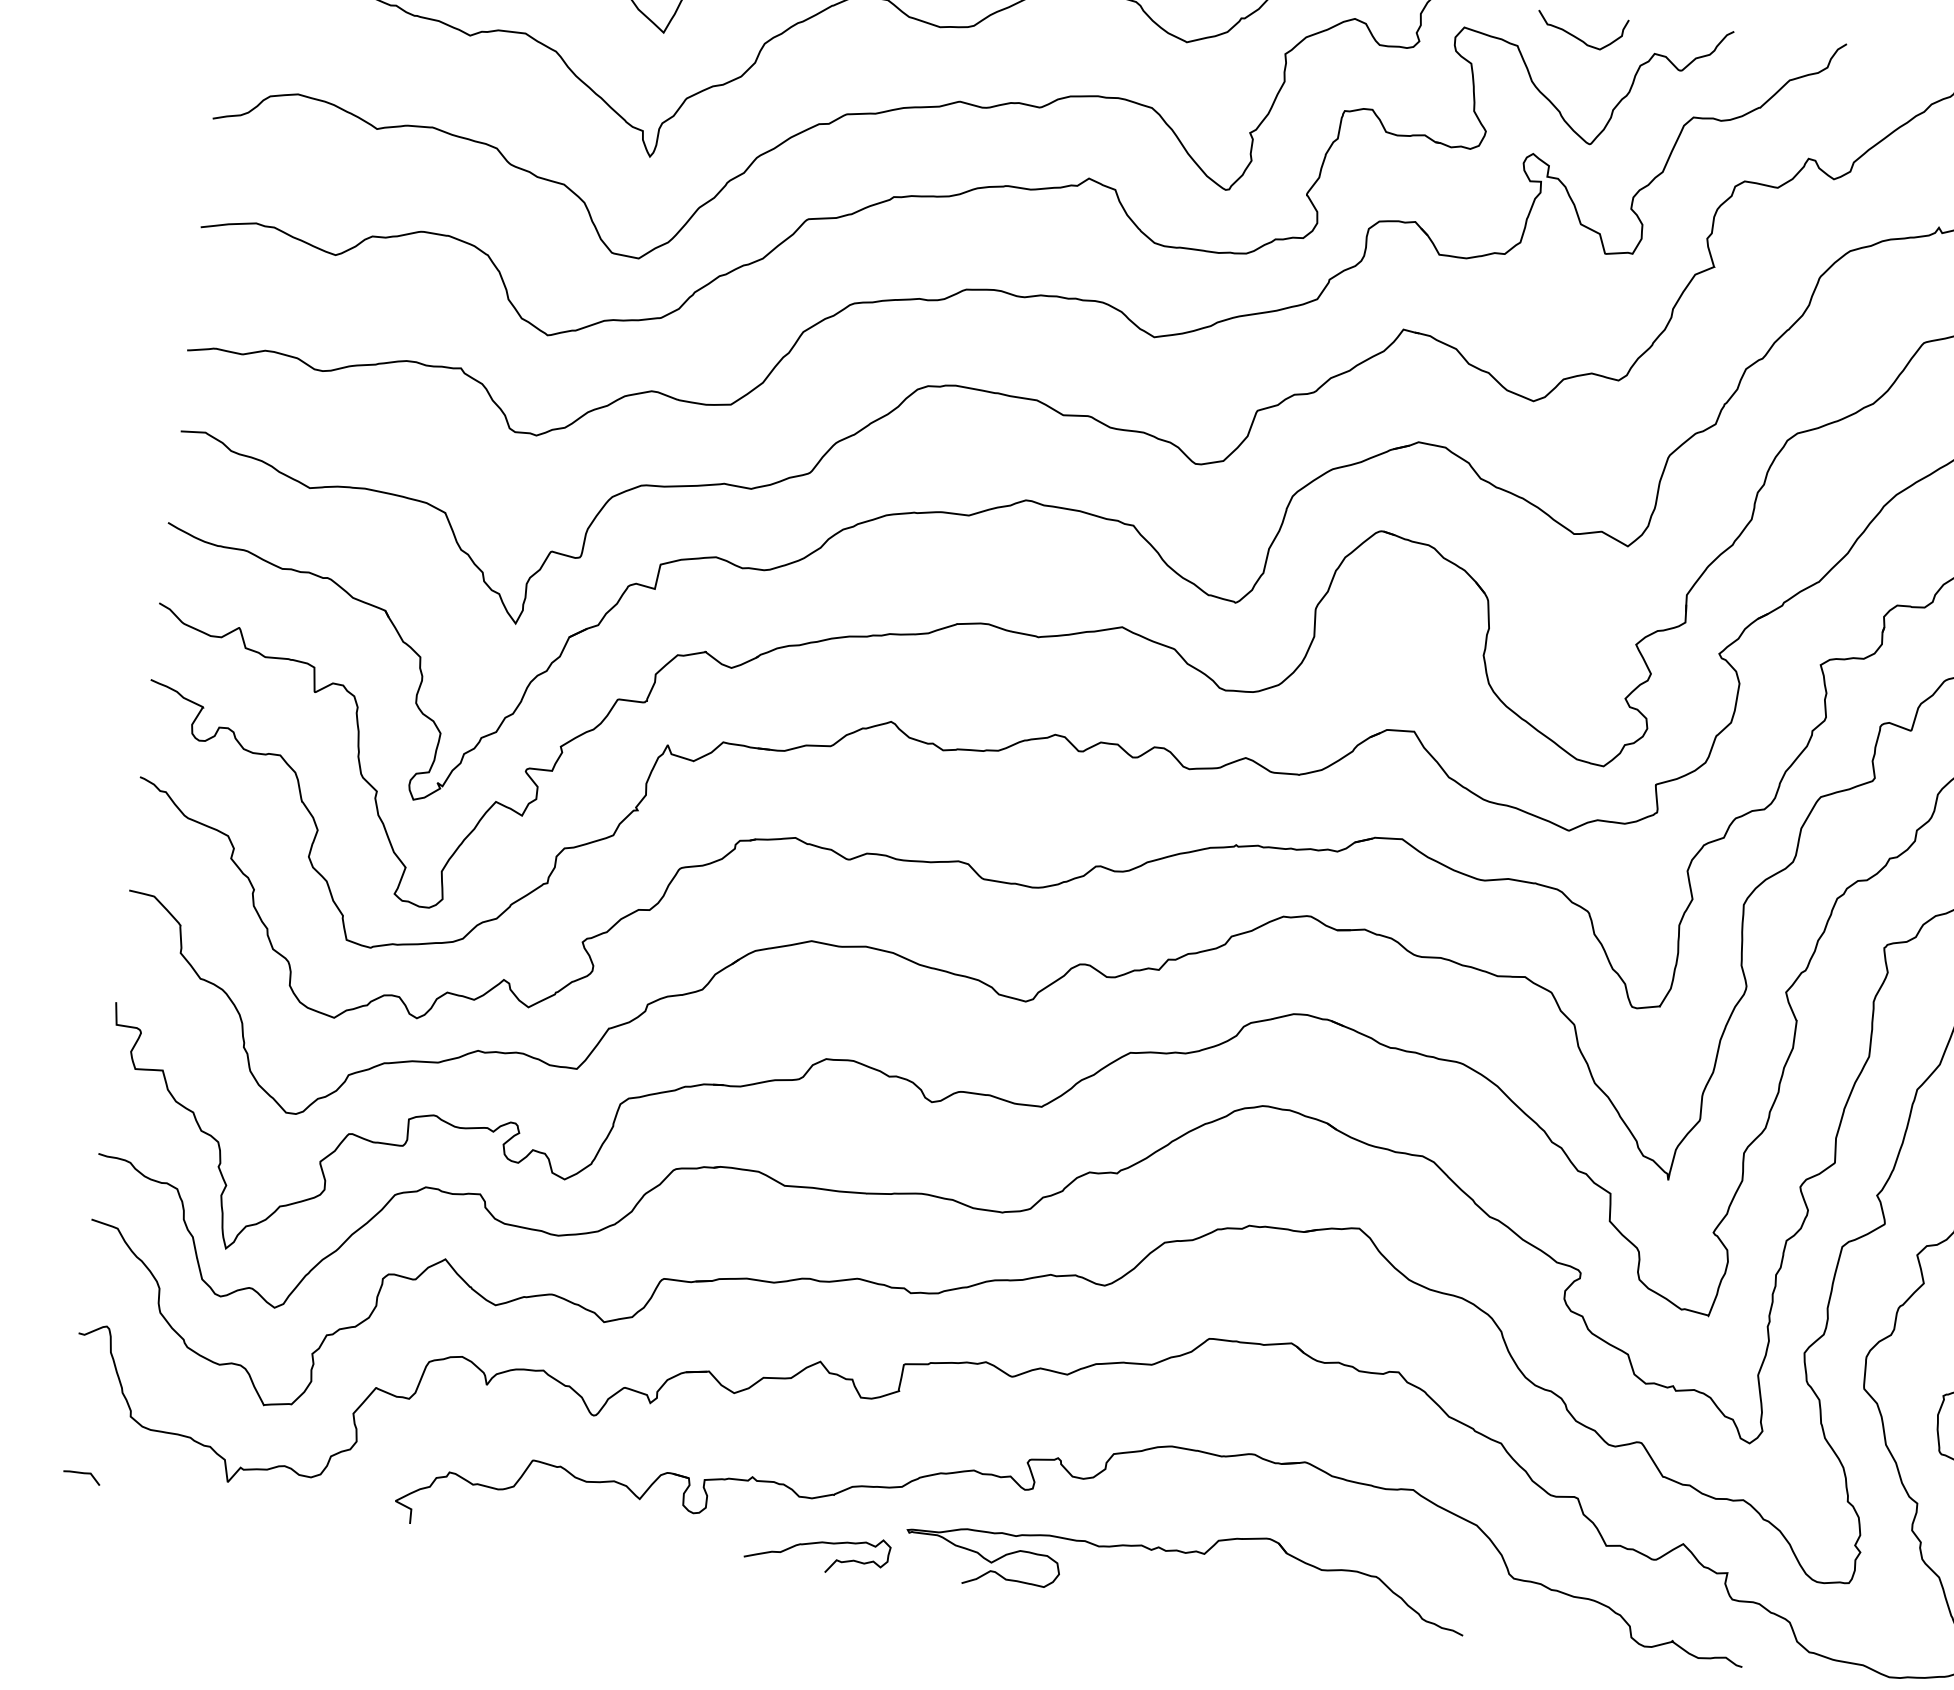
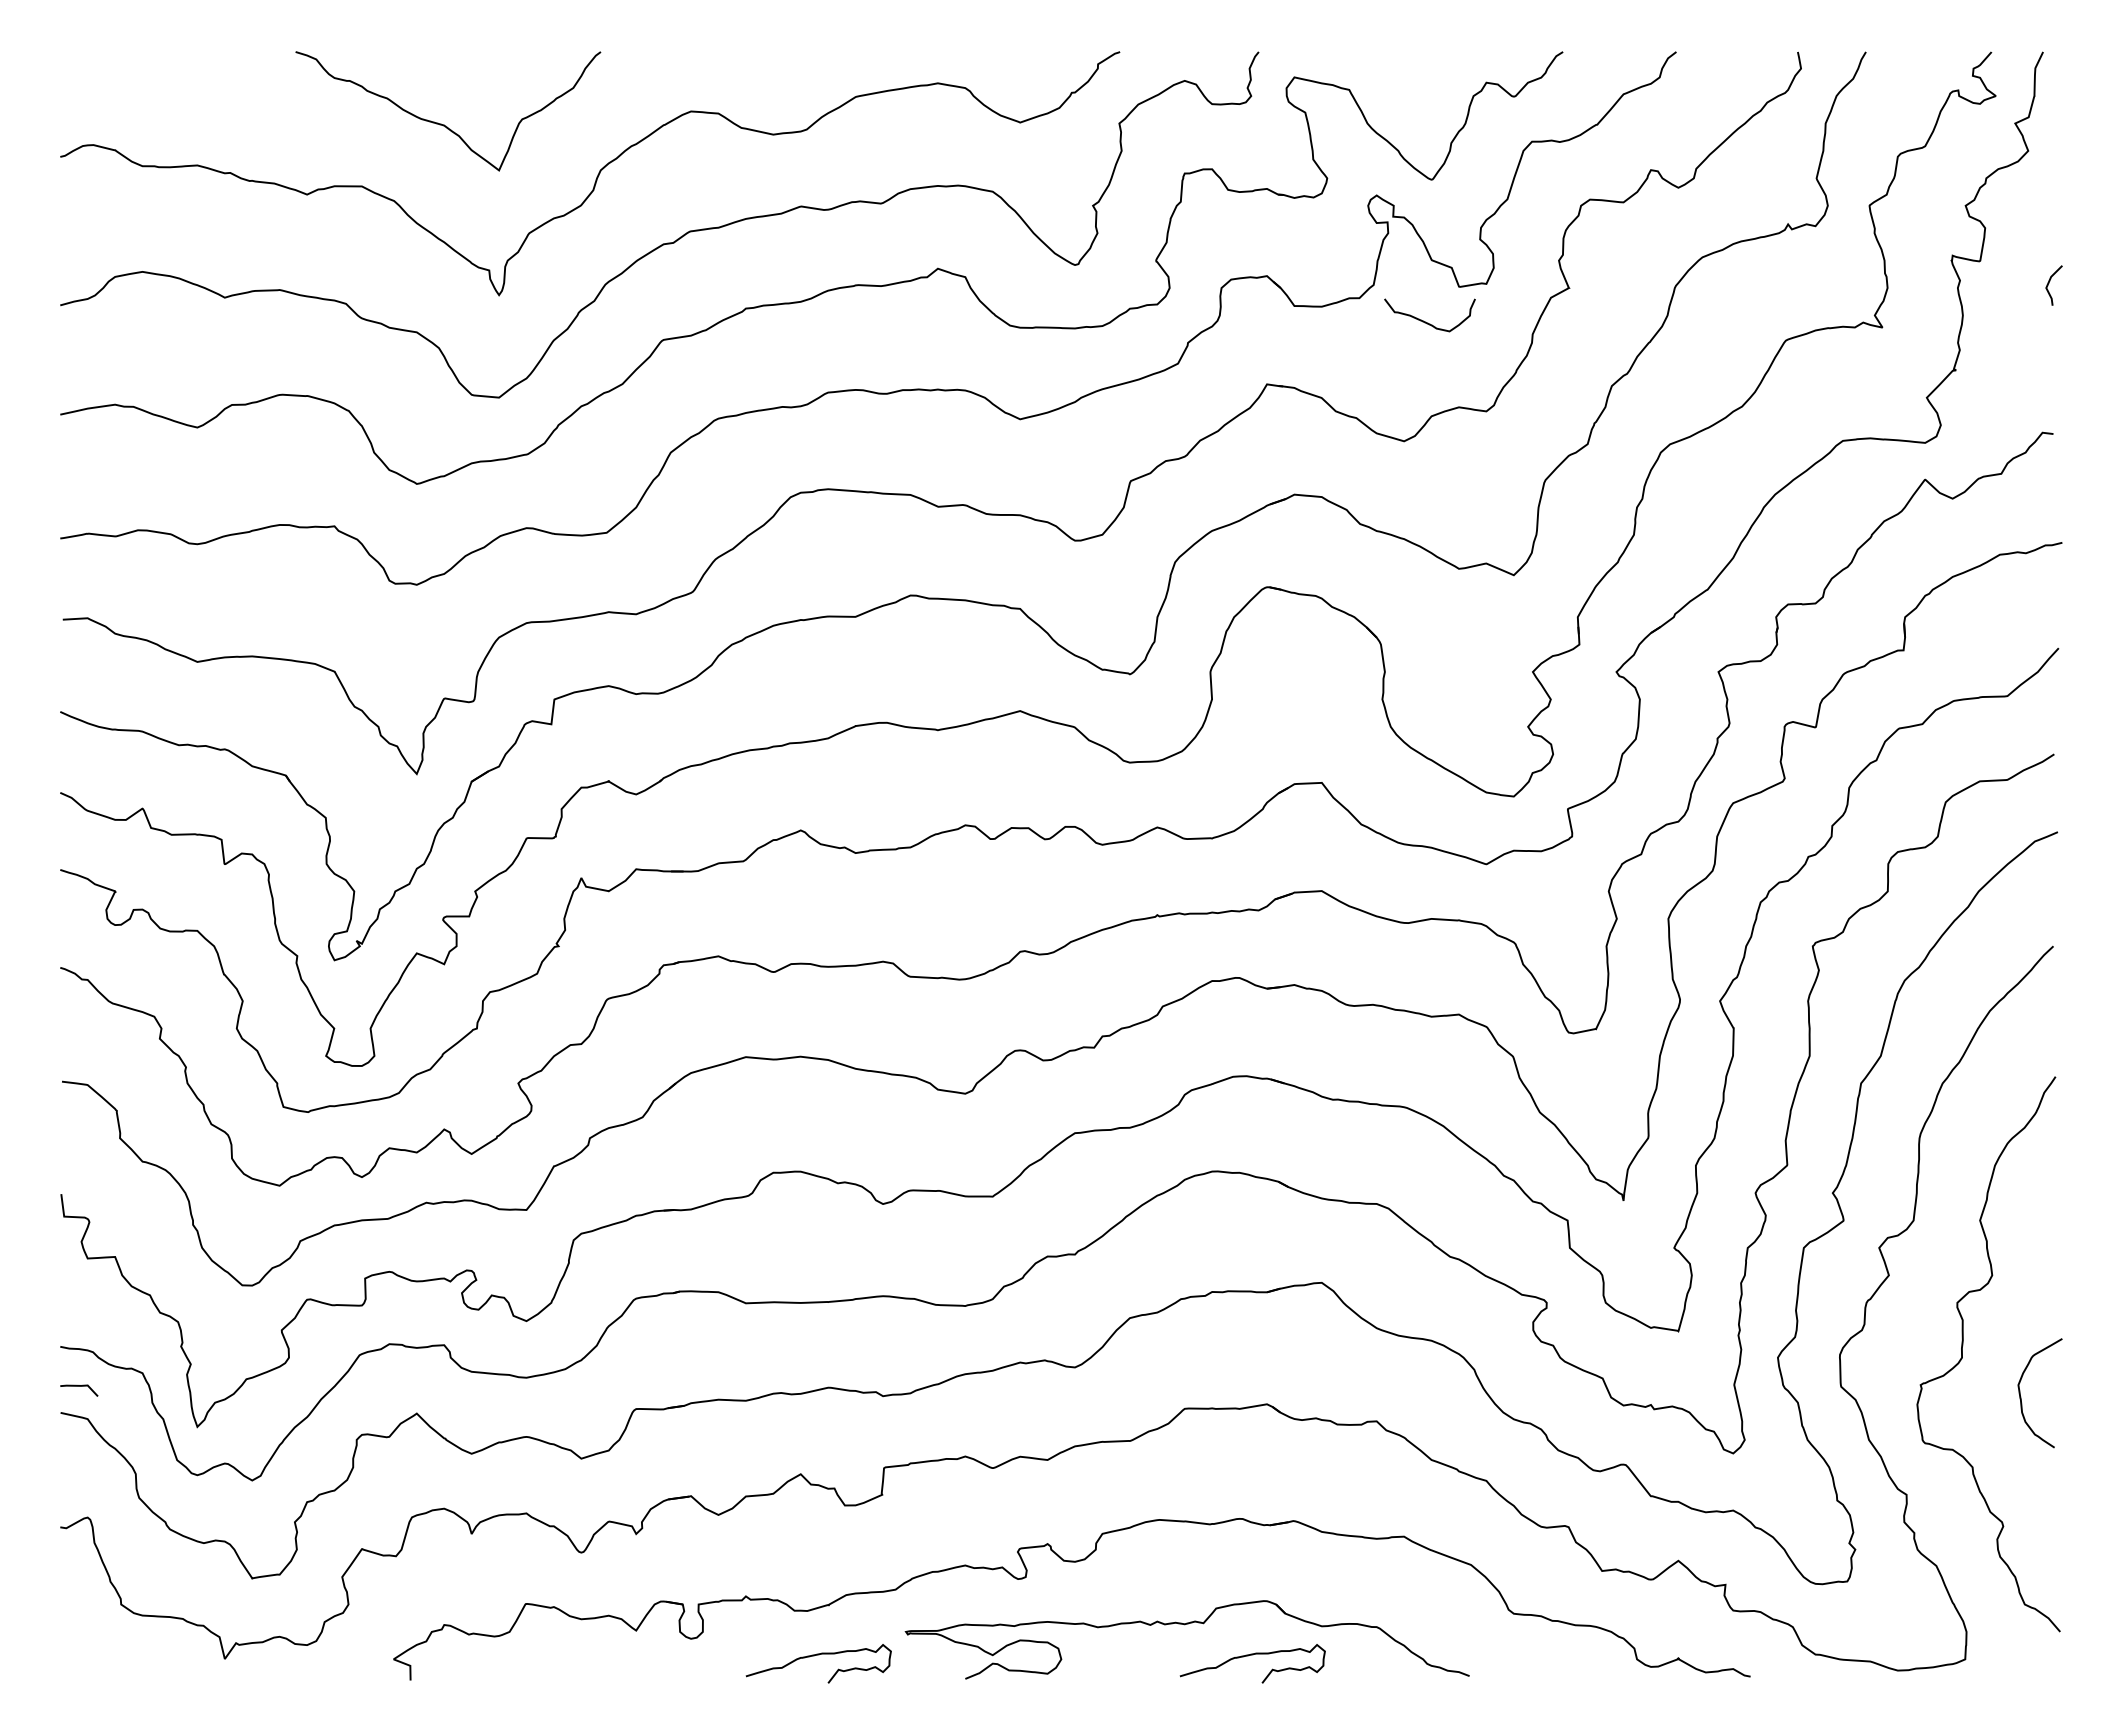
curve: (1579, 38) -> (1428, 322), moved
line: (82, 1473) -> (79, 1386), moved
curve: (1249, 1591) -> (1252, 1655), added

